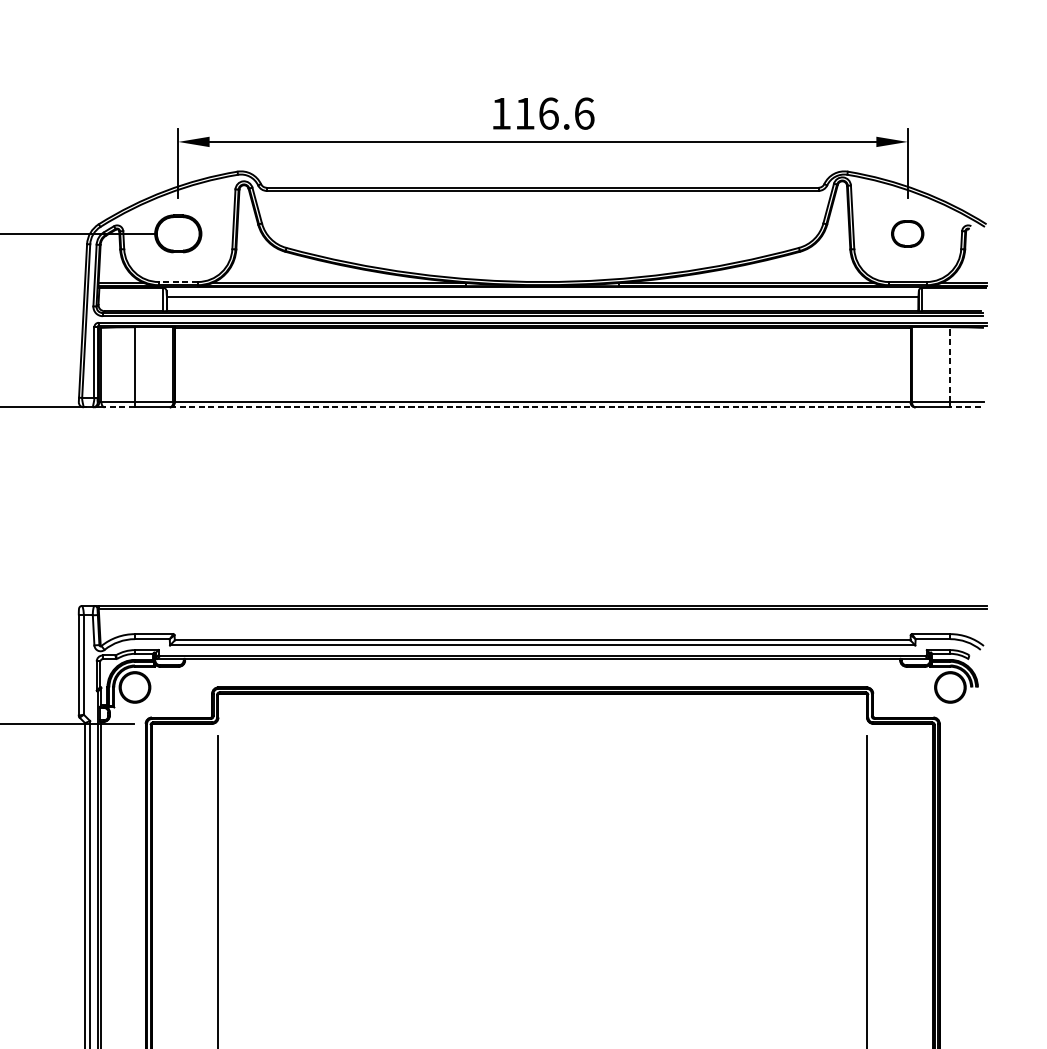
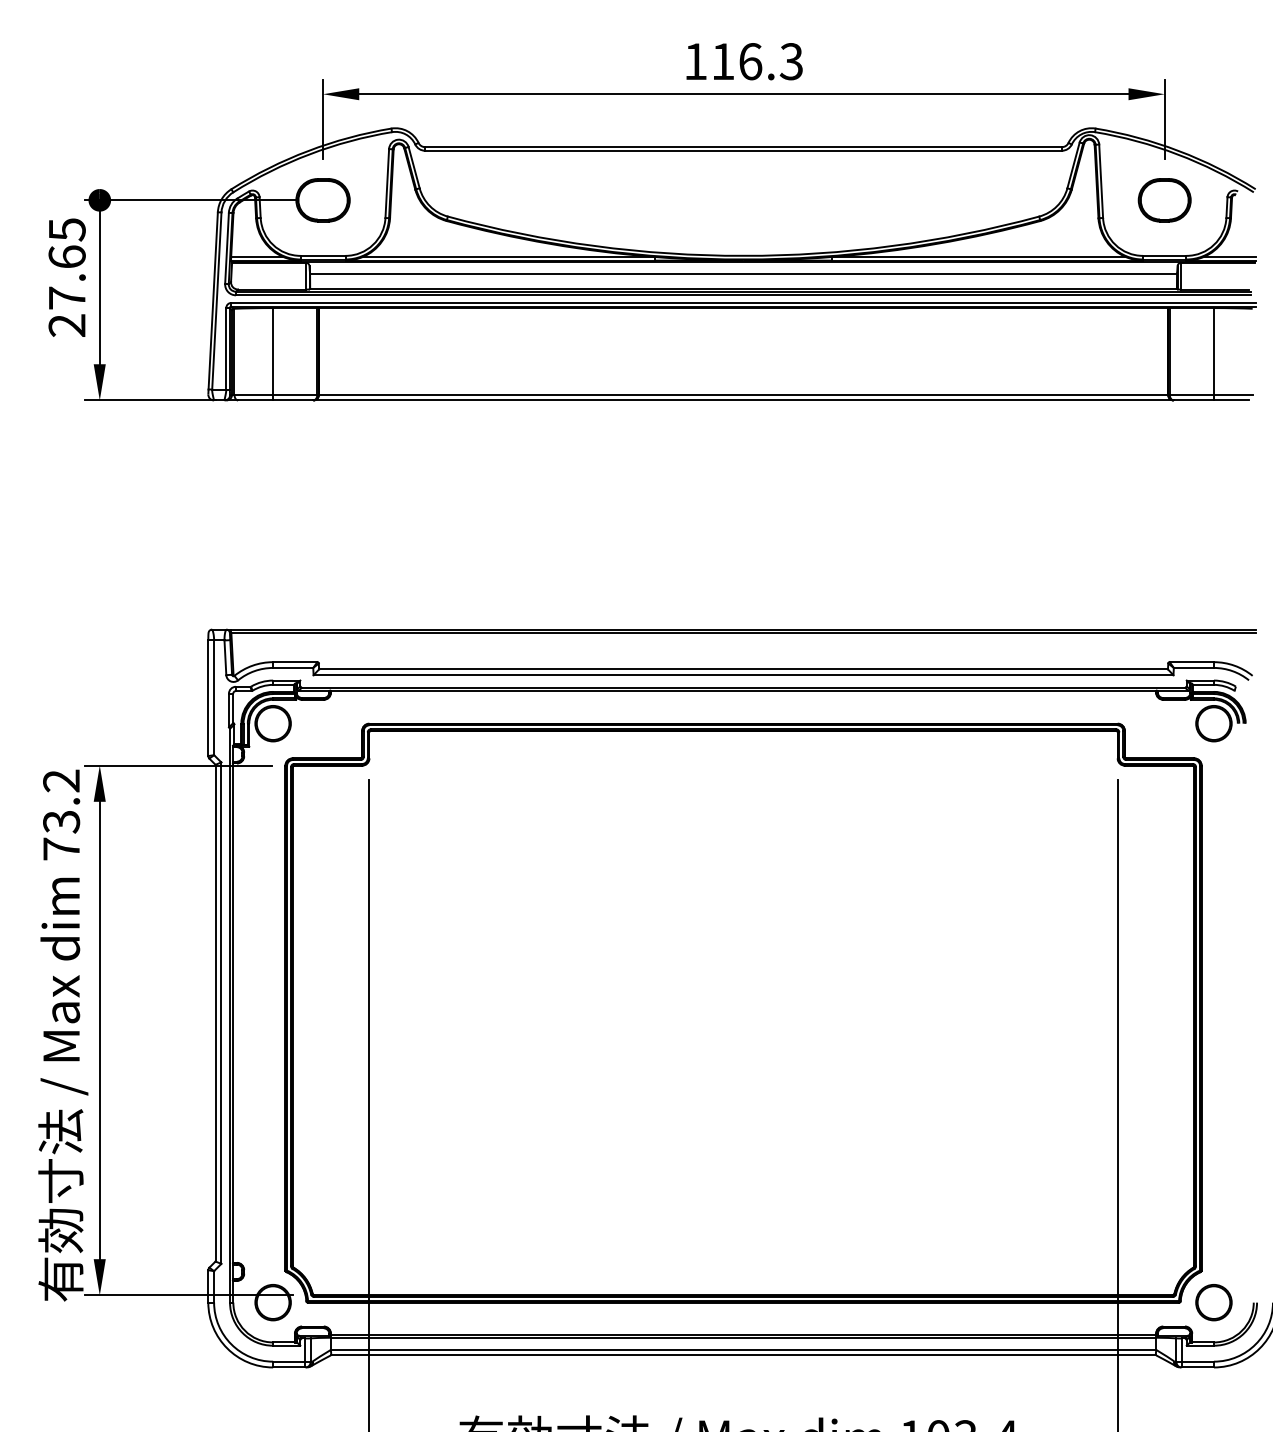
text: (584, 113) -> (791, 61), 116.6 -> 116.3
part: (907, 234) -> (1164, 200), size x1.43
line: (177, 281) -> (322, 255), dashed -> solid
line: (950, 364) -> (1213, 350), dashed -> solid
line: (119, 407) -> (255, 400), dashed -> solid
line: (542, 407) -> (743, 400), dashed -> solid
line: (965, 407) -> (1231, 400), dashed -> solid

